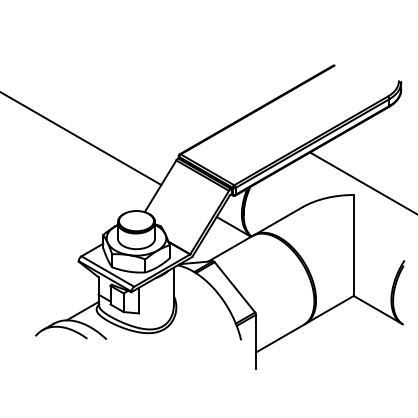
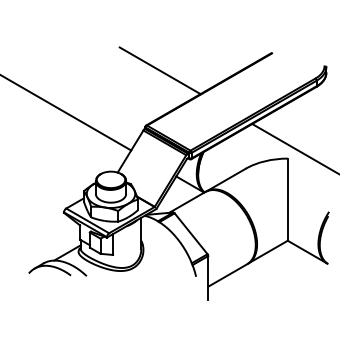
line: (196, 86) -> (159, 70), added

